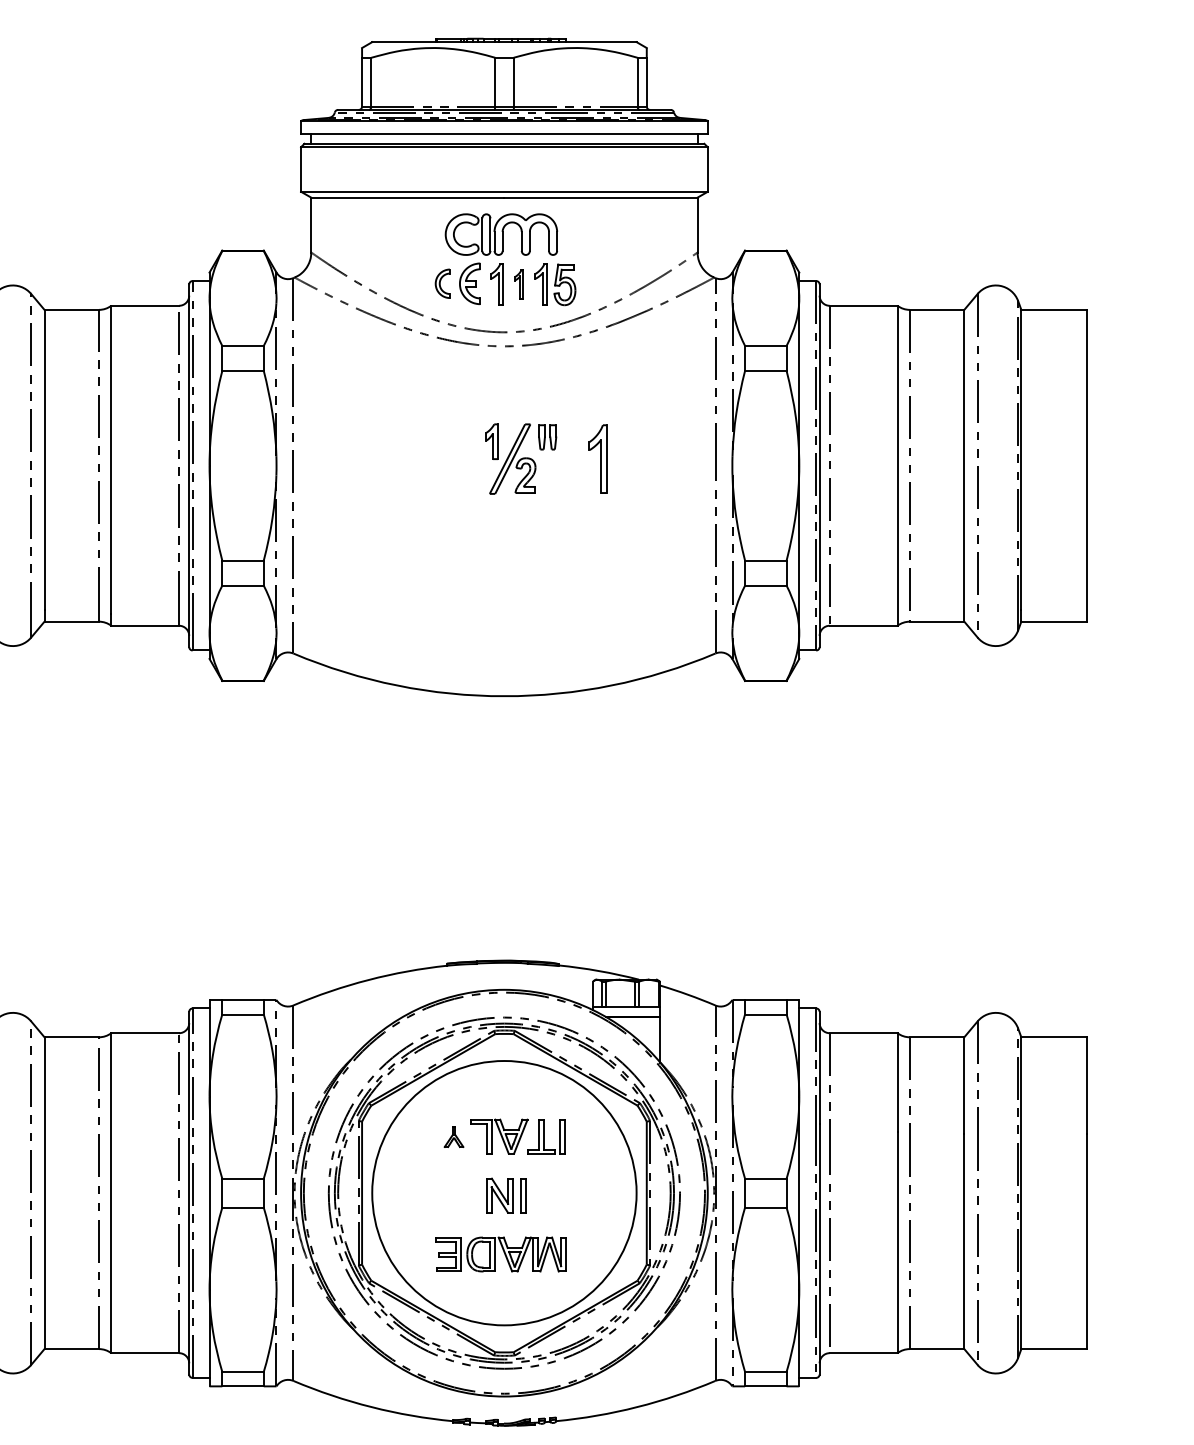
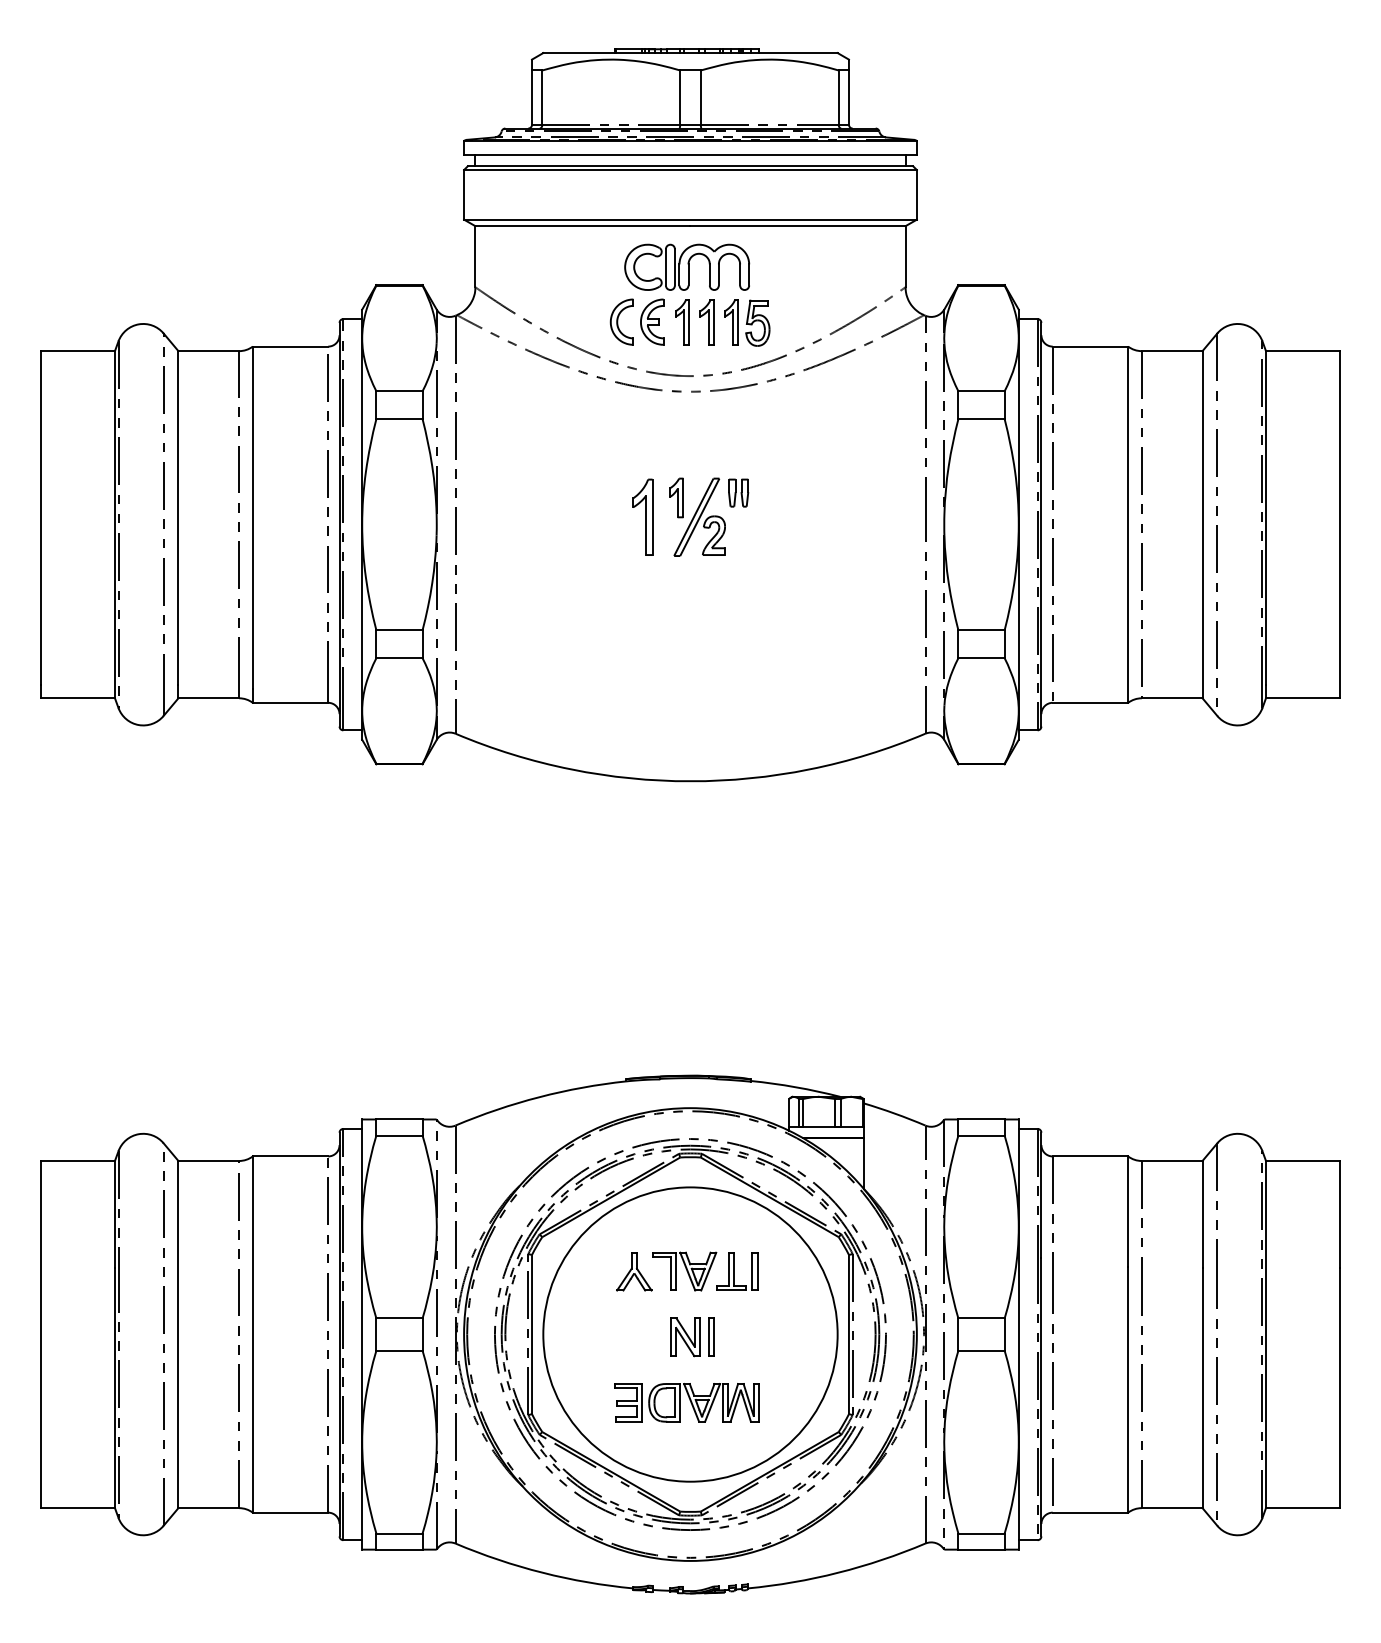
part: (442, 283) -> (621, 321), size x1.43
part: (518, 284) -> (706, 322), size x1.43
part: (597, 458) -> (642, 516), moved
part: (454, 1136) -> (634, 1271), size x1.67

